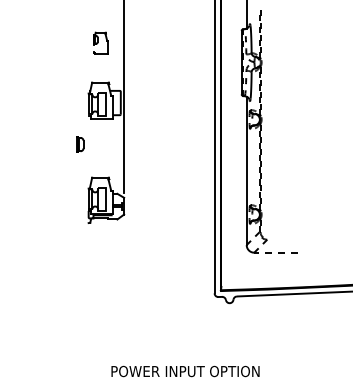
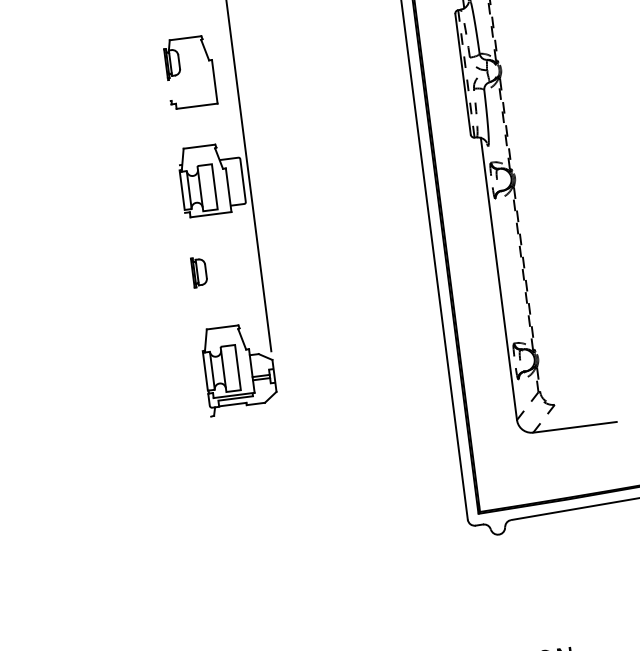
part: (100, 43) -> (189, 72), size x1.67
part: (80, 144) -> (200, 272), moved
line: (276, 252) -> (575, 426), dashed -> solid

